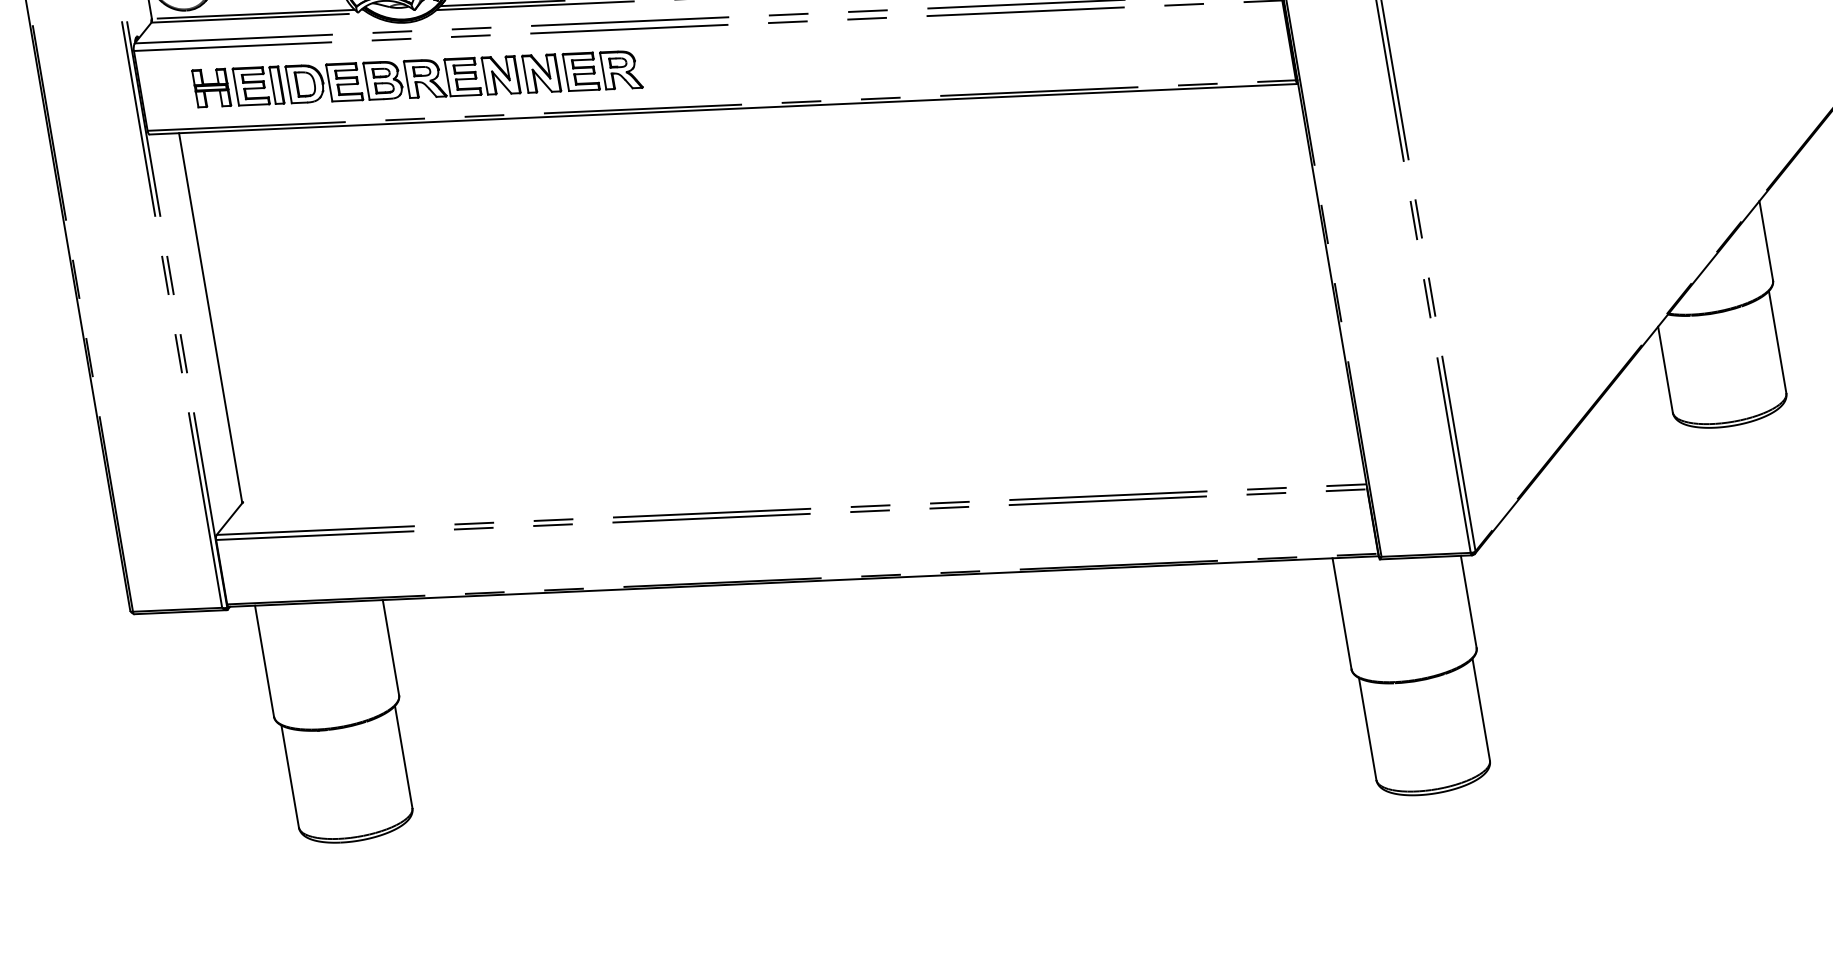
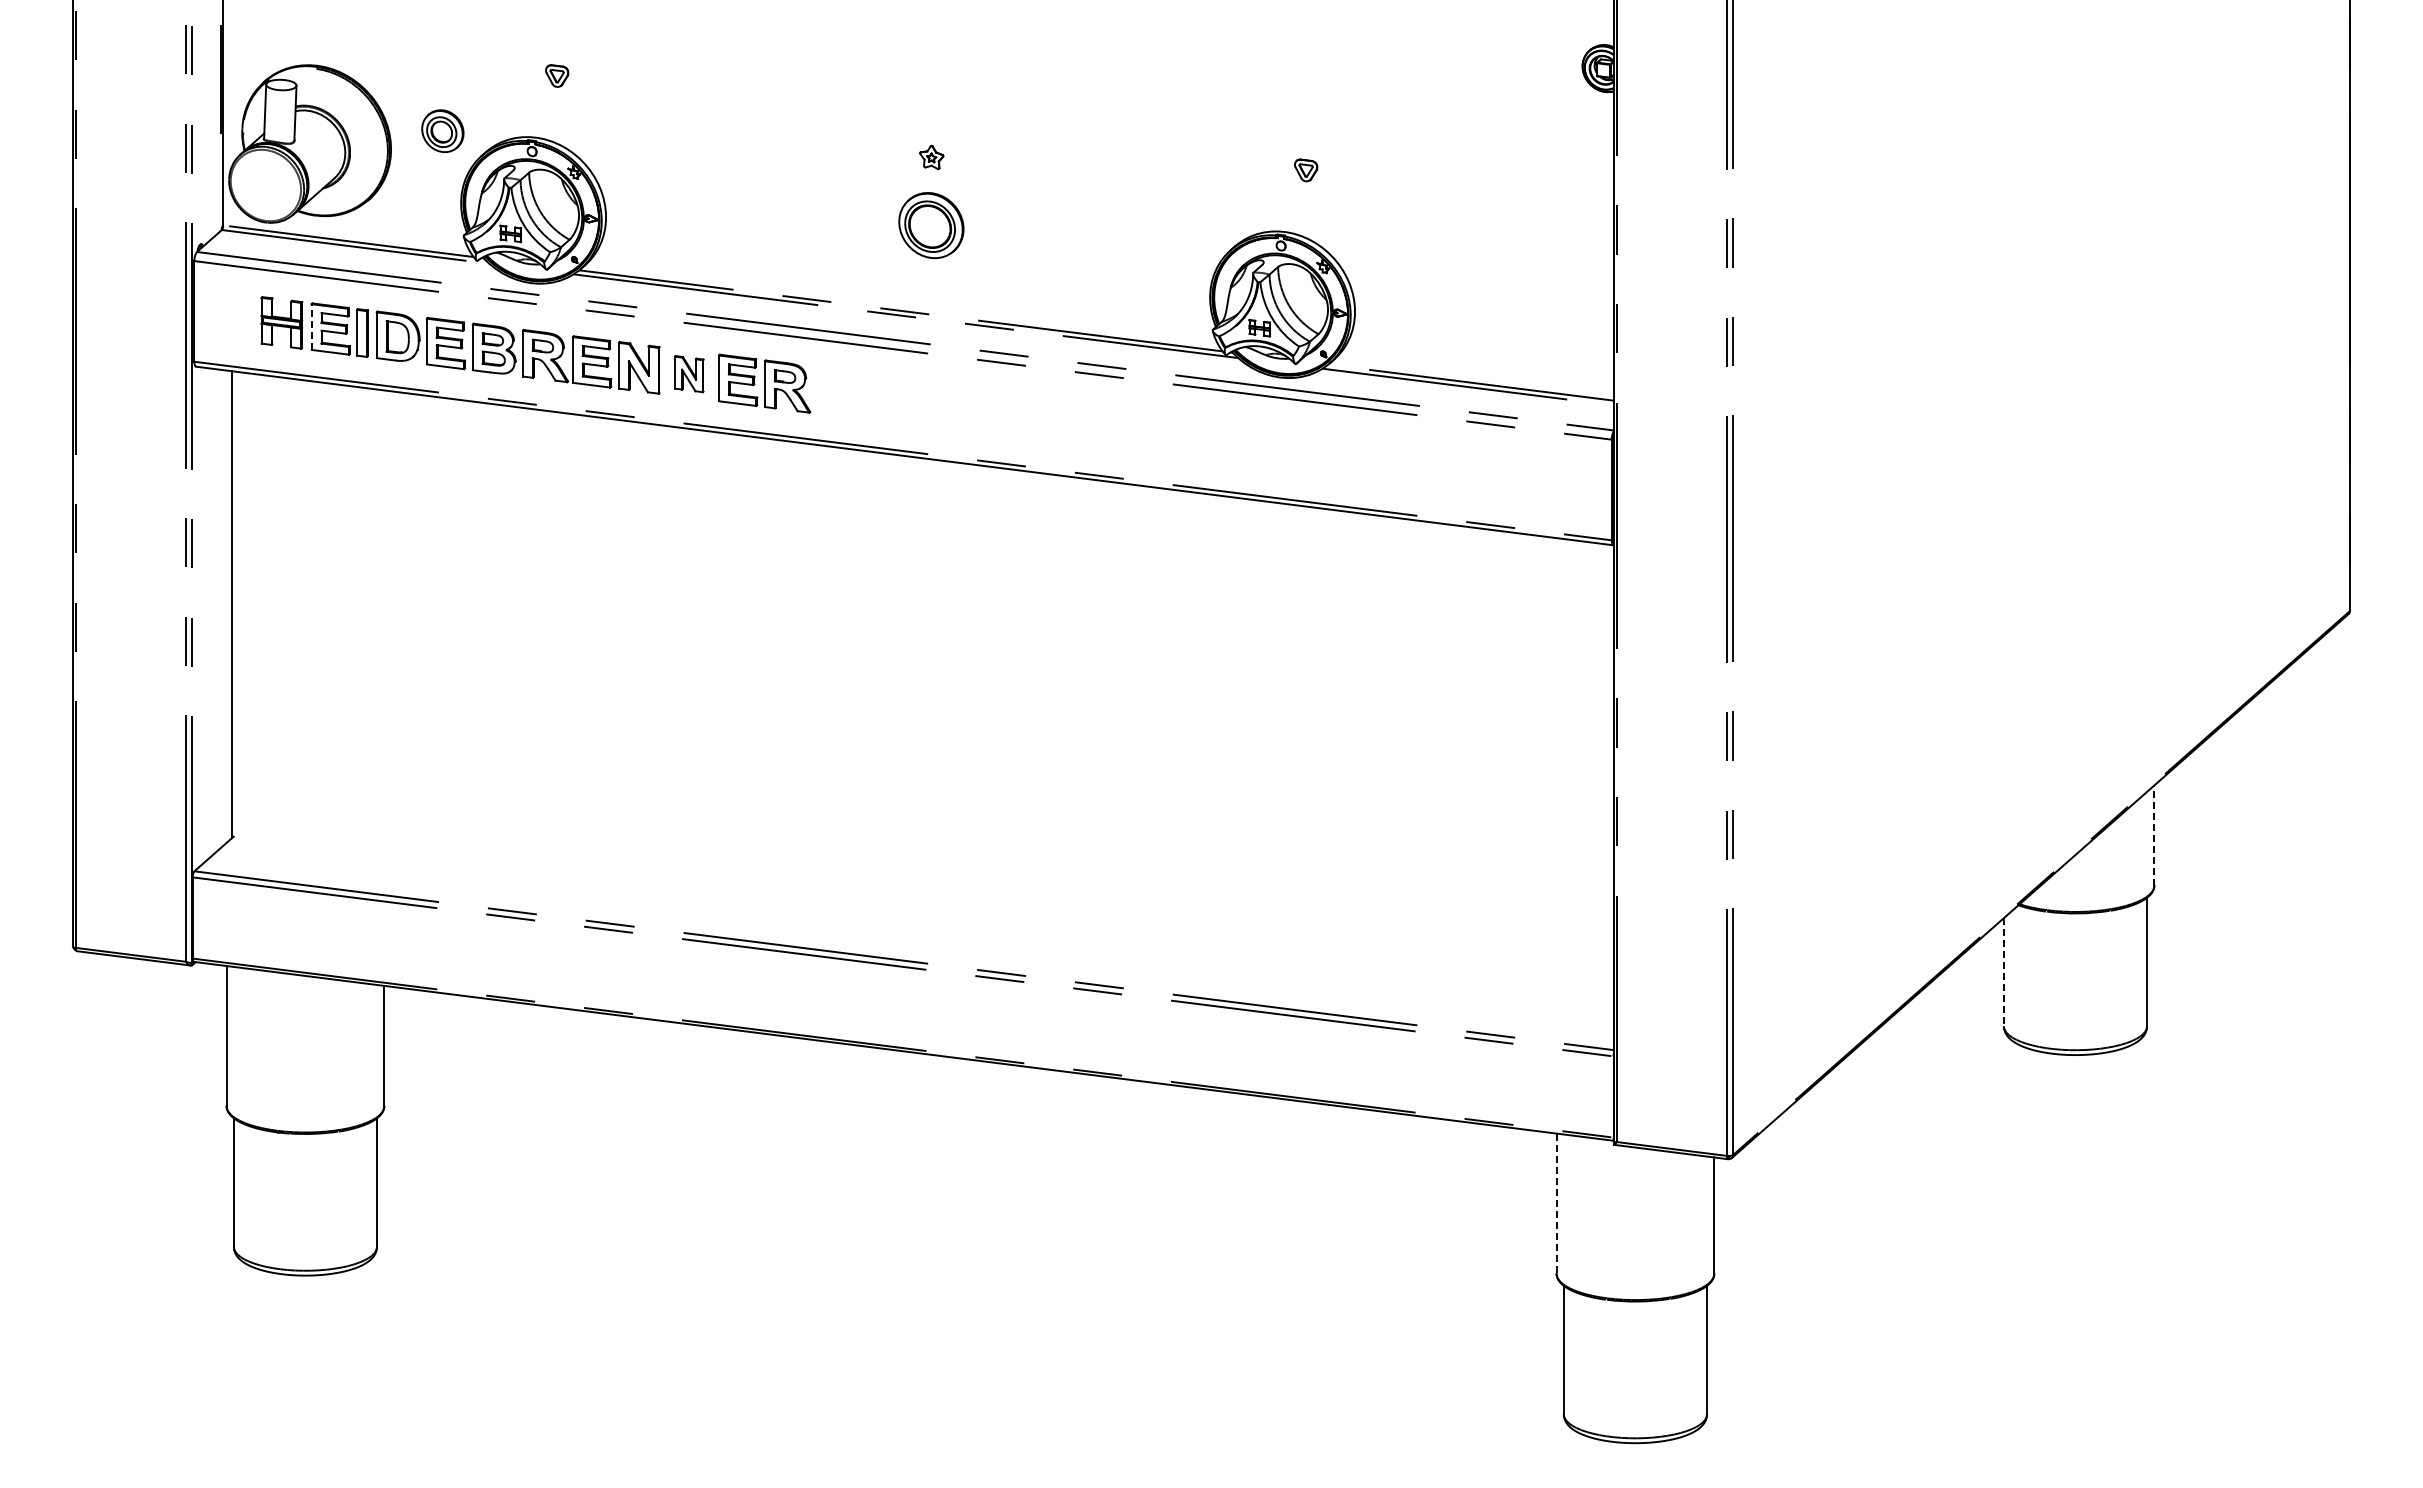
part: (541, 73) -> (689, 373), size x0.7
line: (235, 87) -> (311, 327), solid -> dashed
line: (1766, 240) -> (2154, 835), solid -> dashed
line: (1665, 369) -> (2003, 972), solid -> dashed
line: (1342, 614) -> (1556, 1204), solid -> dashed

